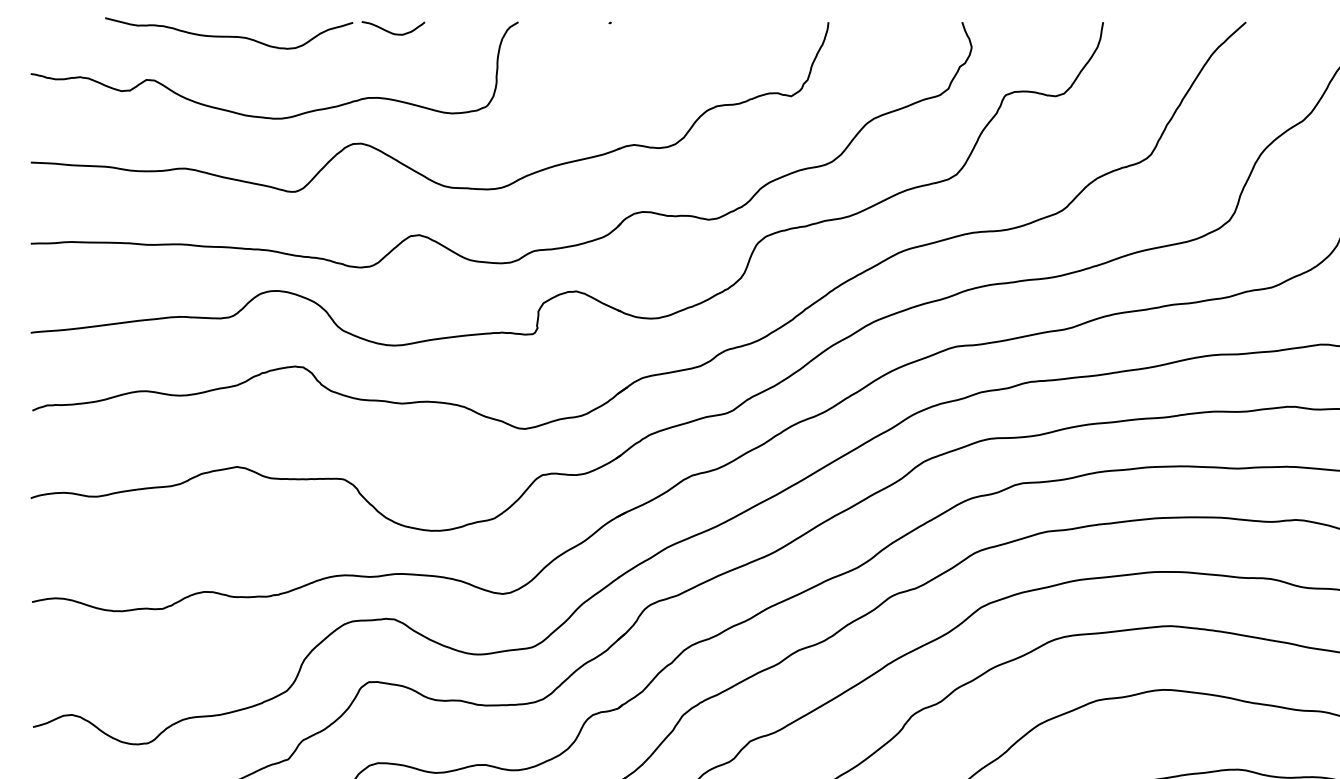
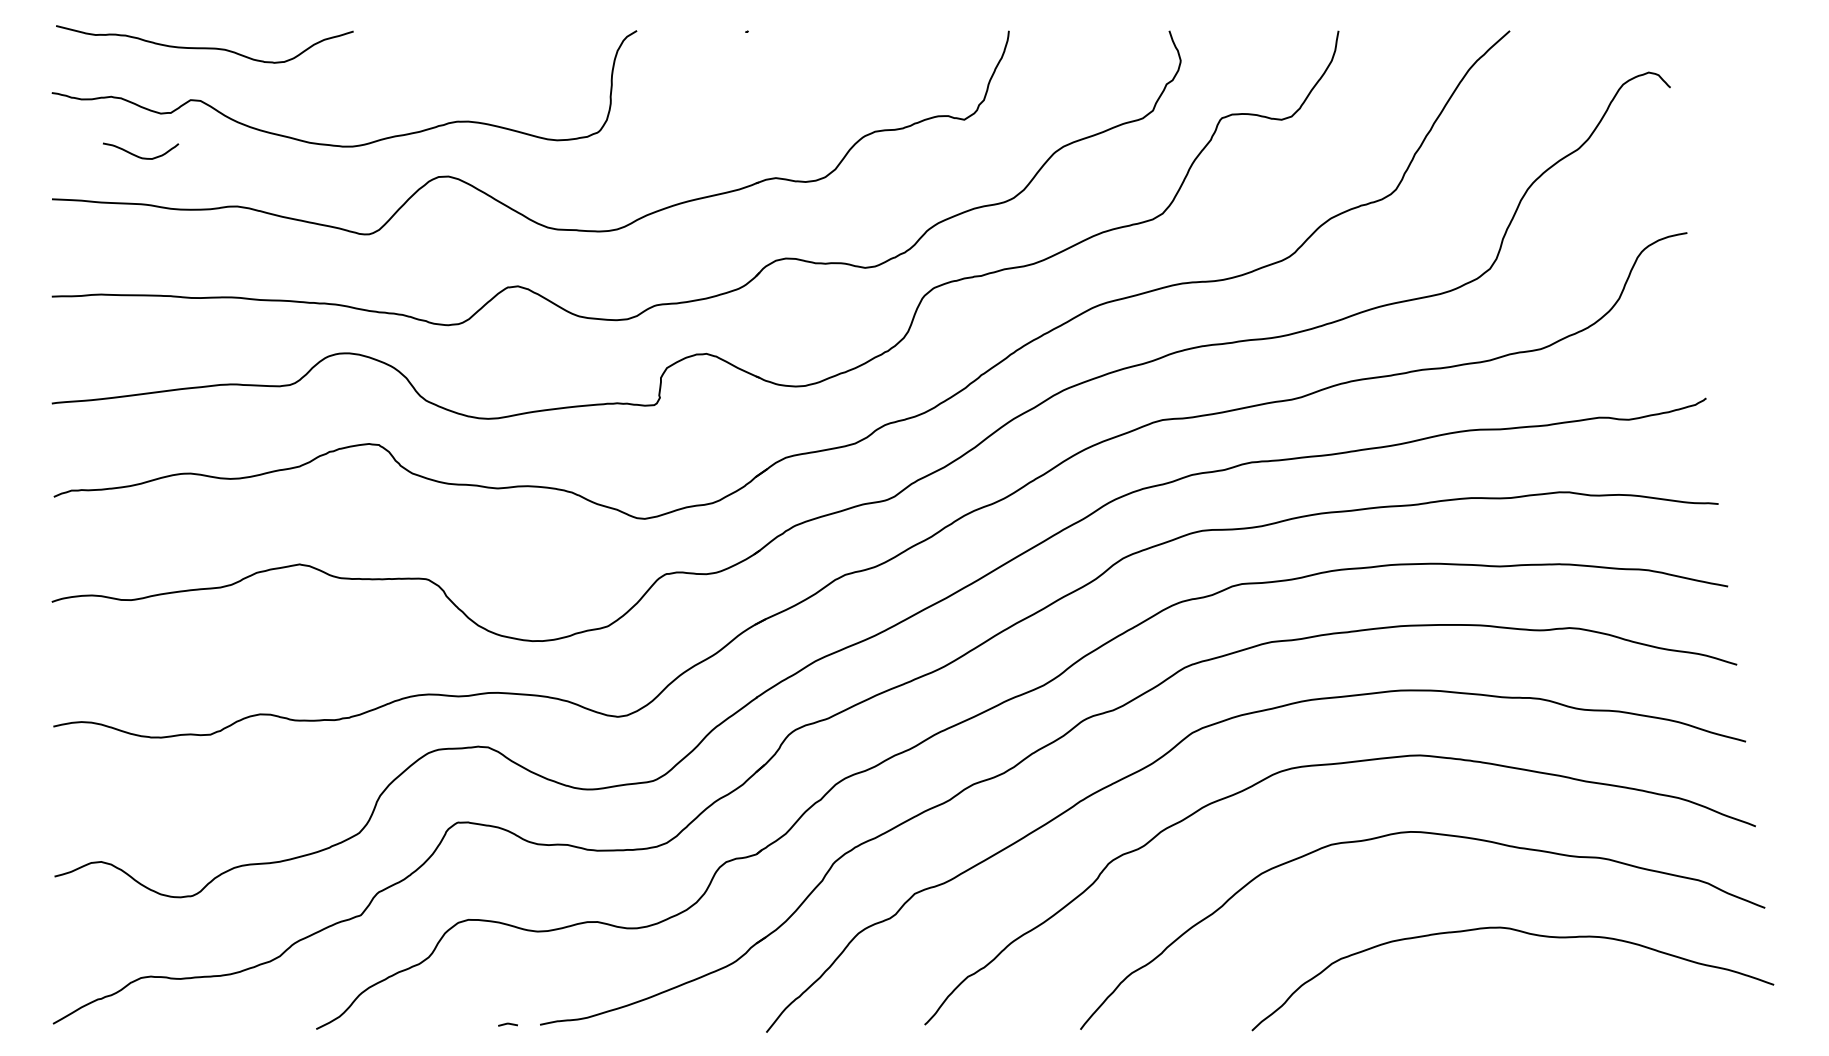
curve: (393, 32) -> (140, 156), moved
curve: (228, 36) -> (204, 47), moved

